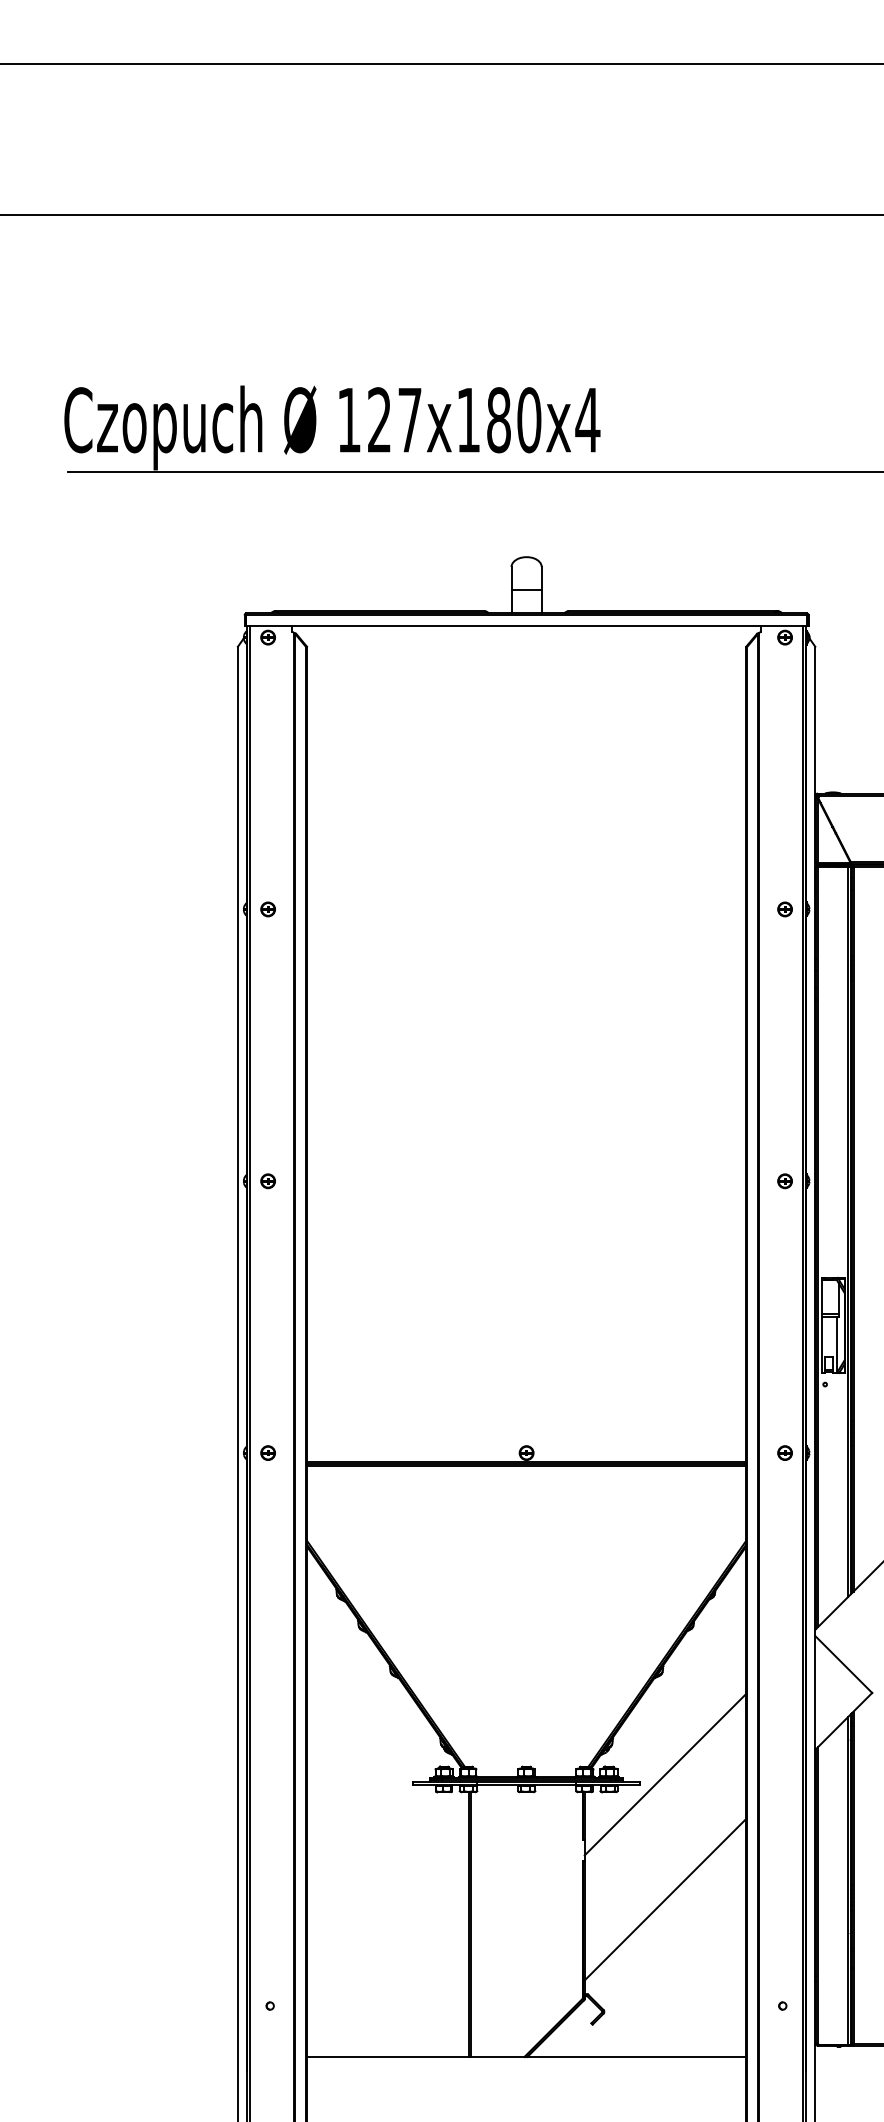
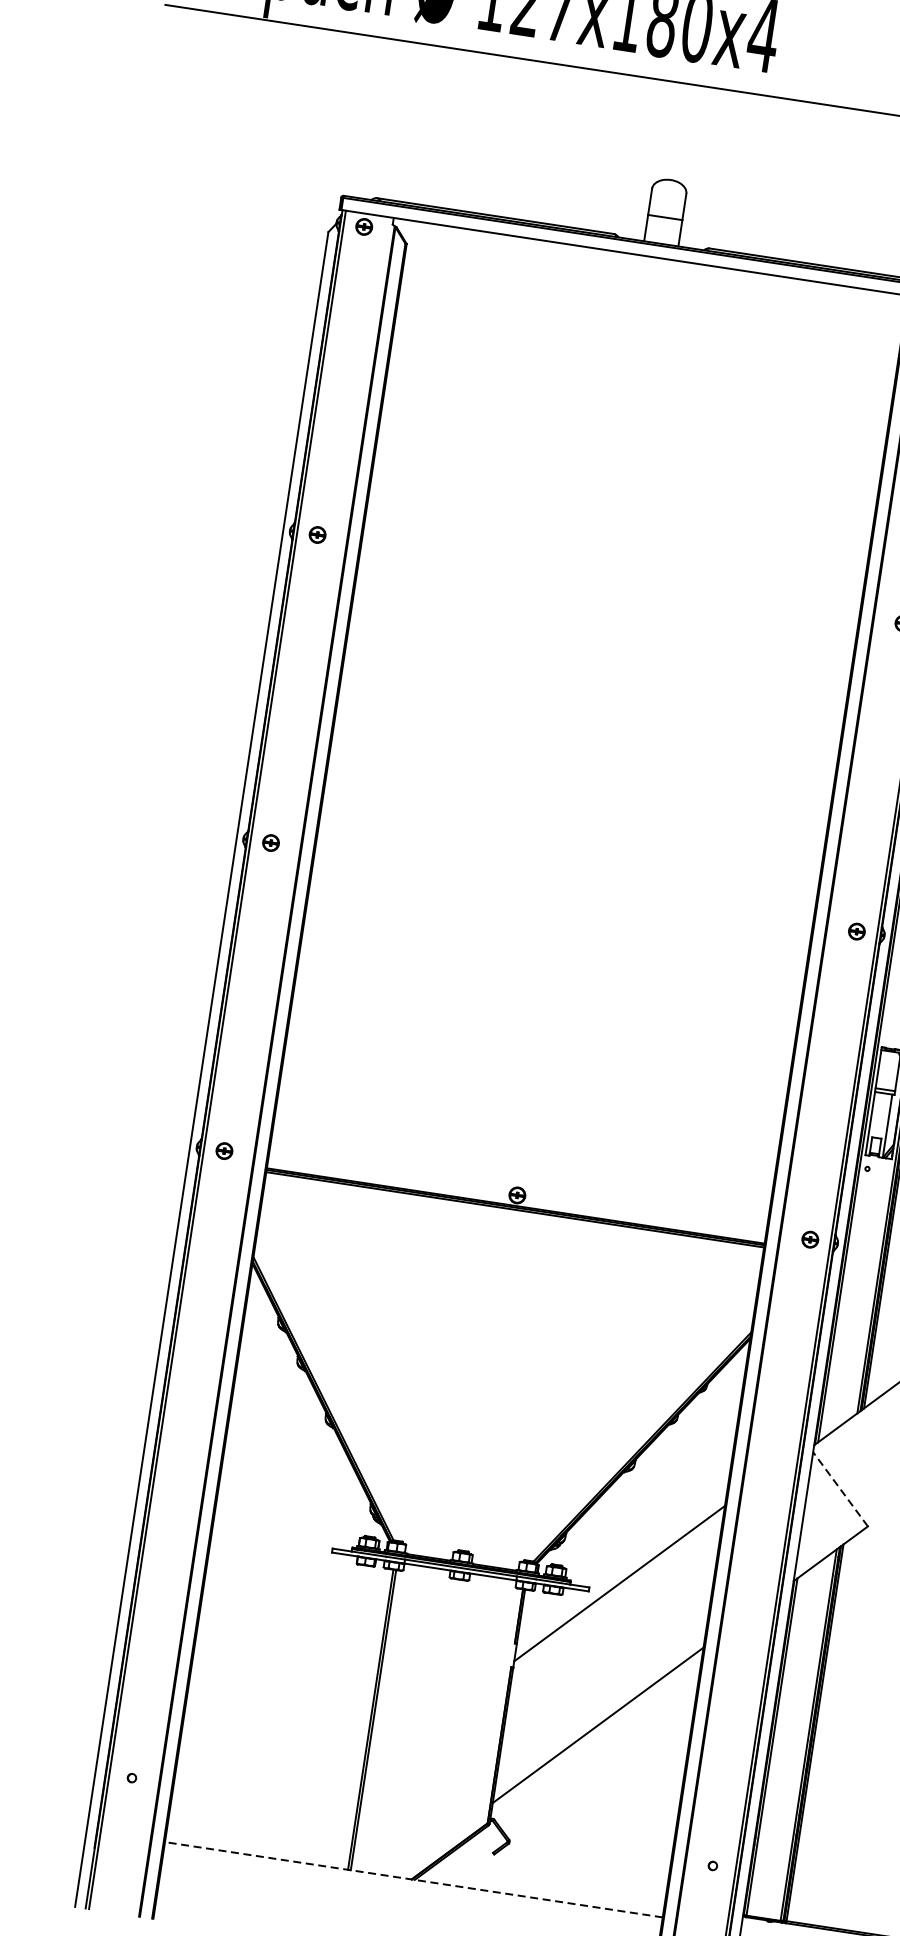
line: (843, 1664) -> (840, 1489), solid -> dashed
line: (526, 2056) -> (413, 1879), solid -> dashed

